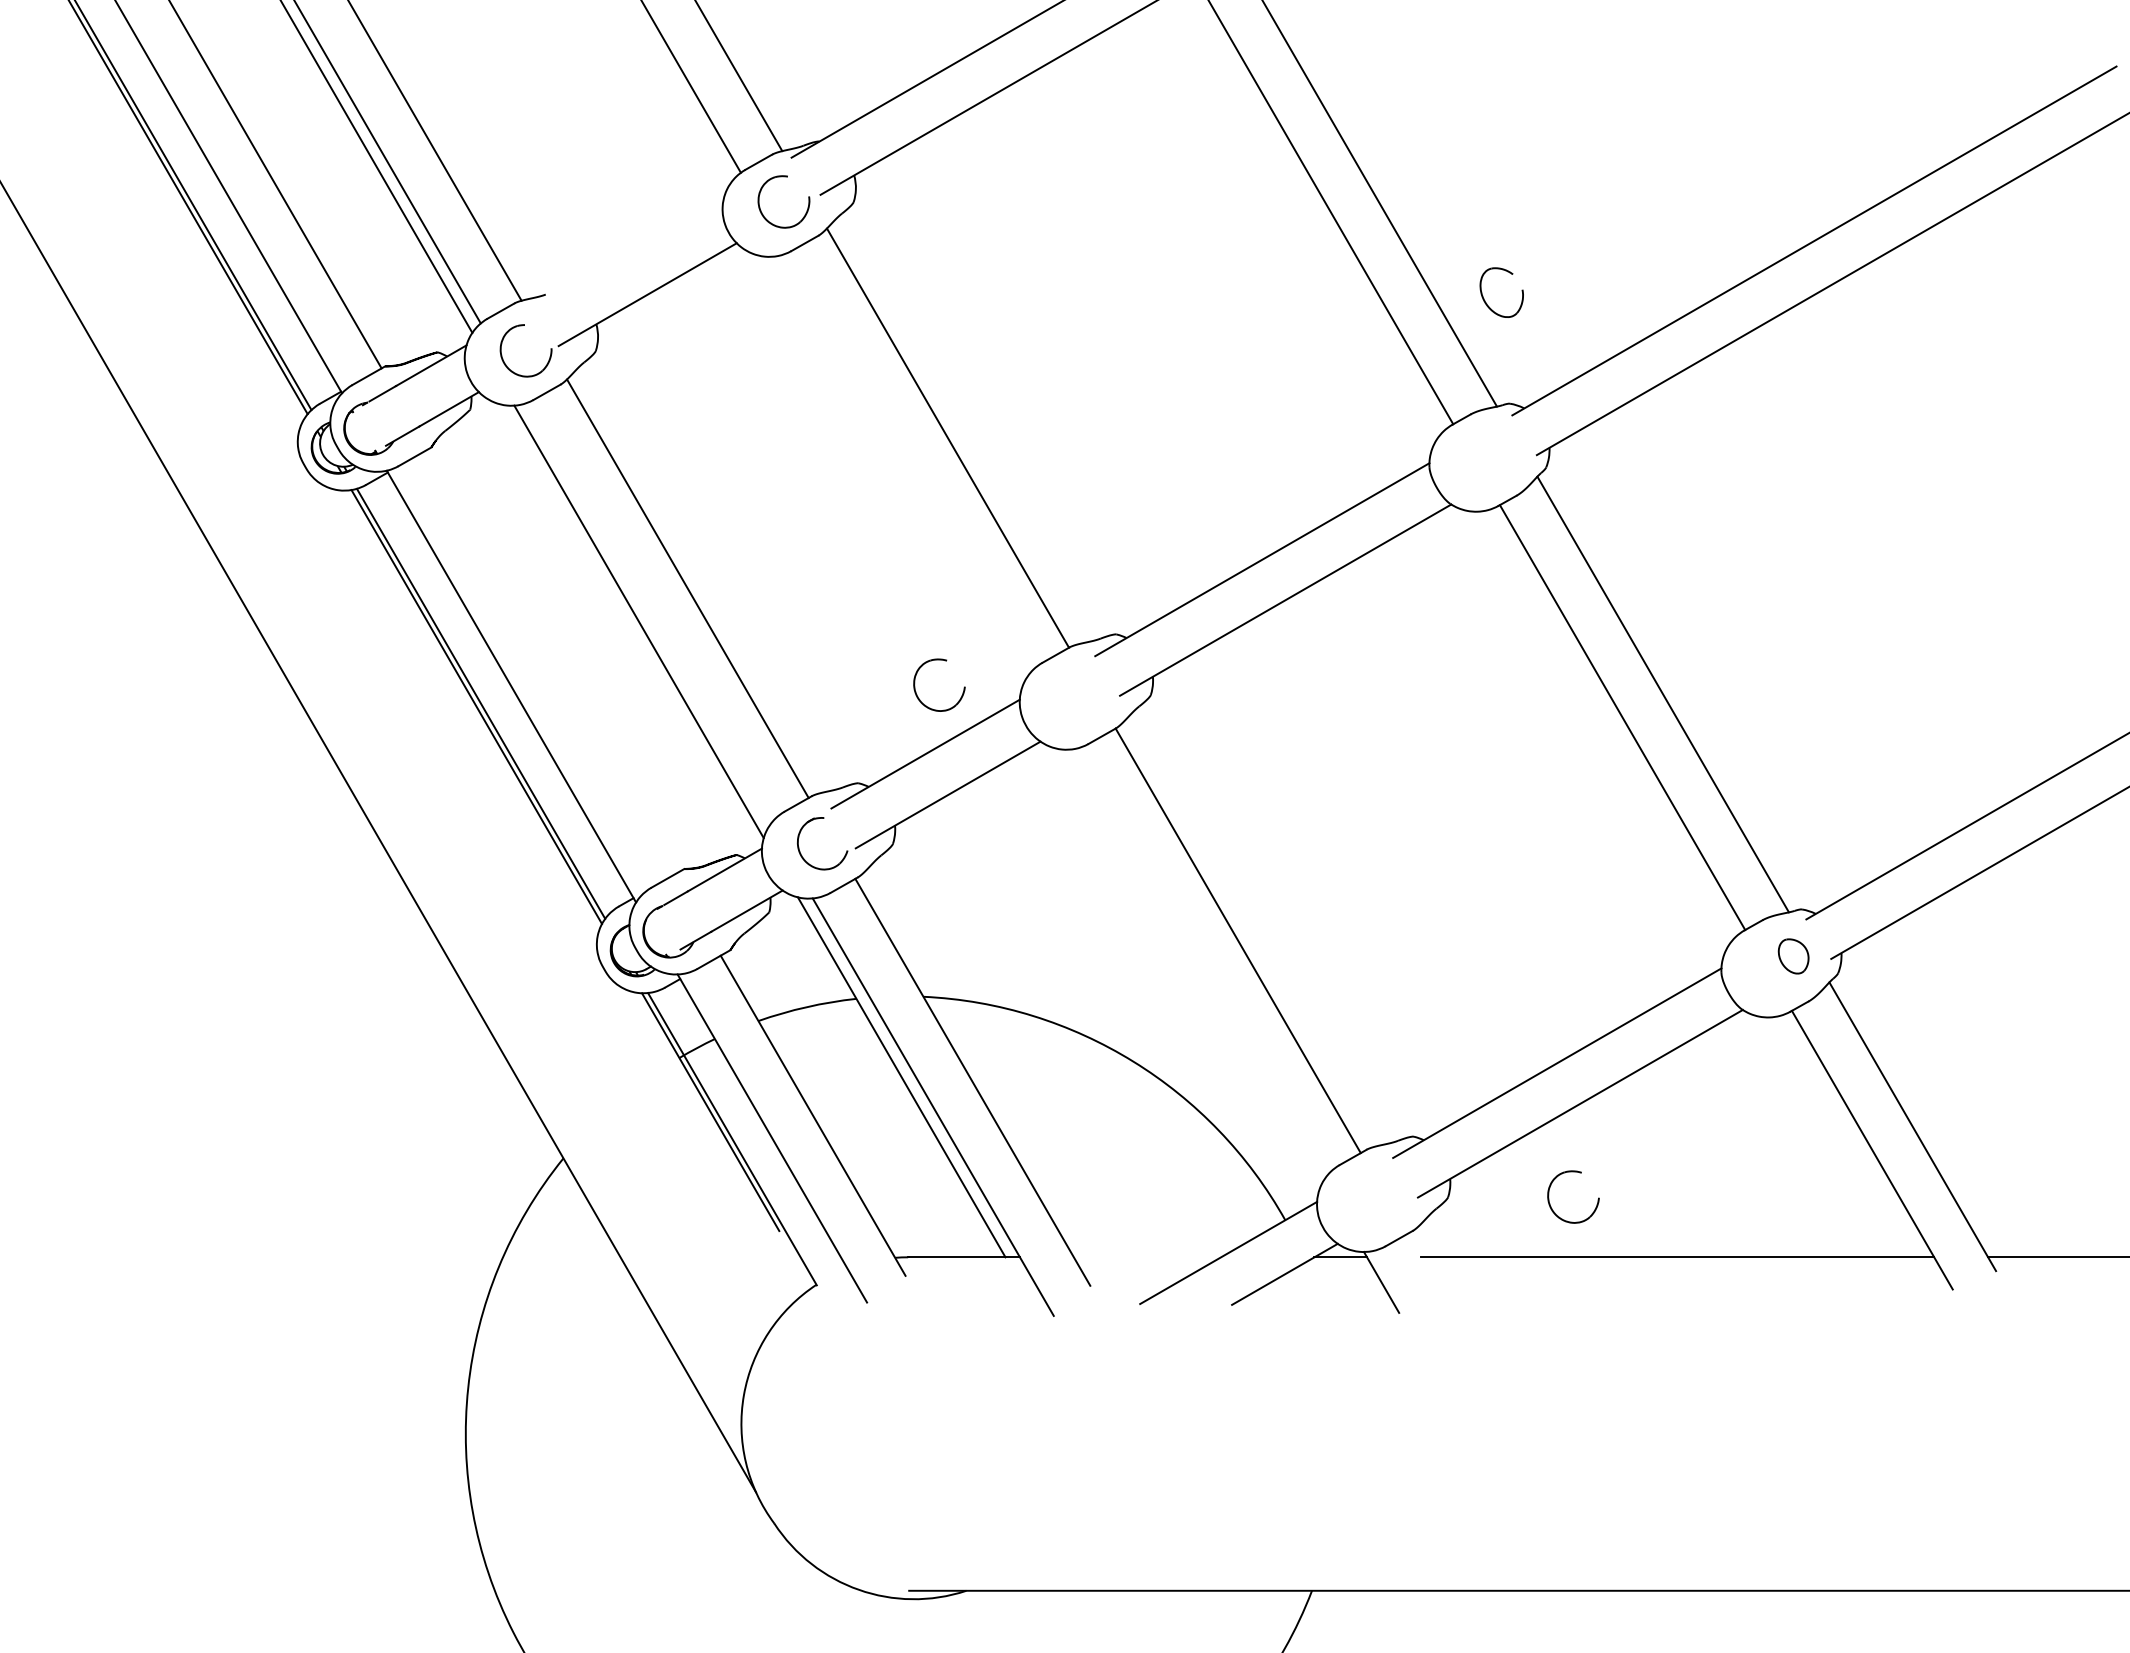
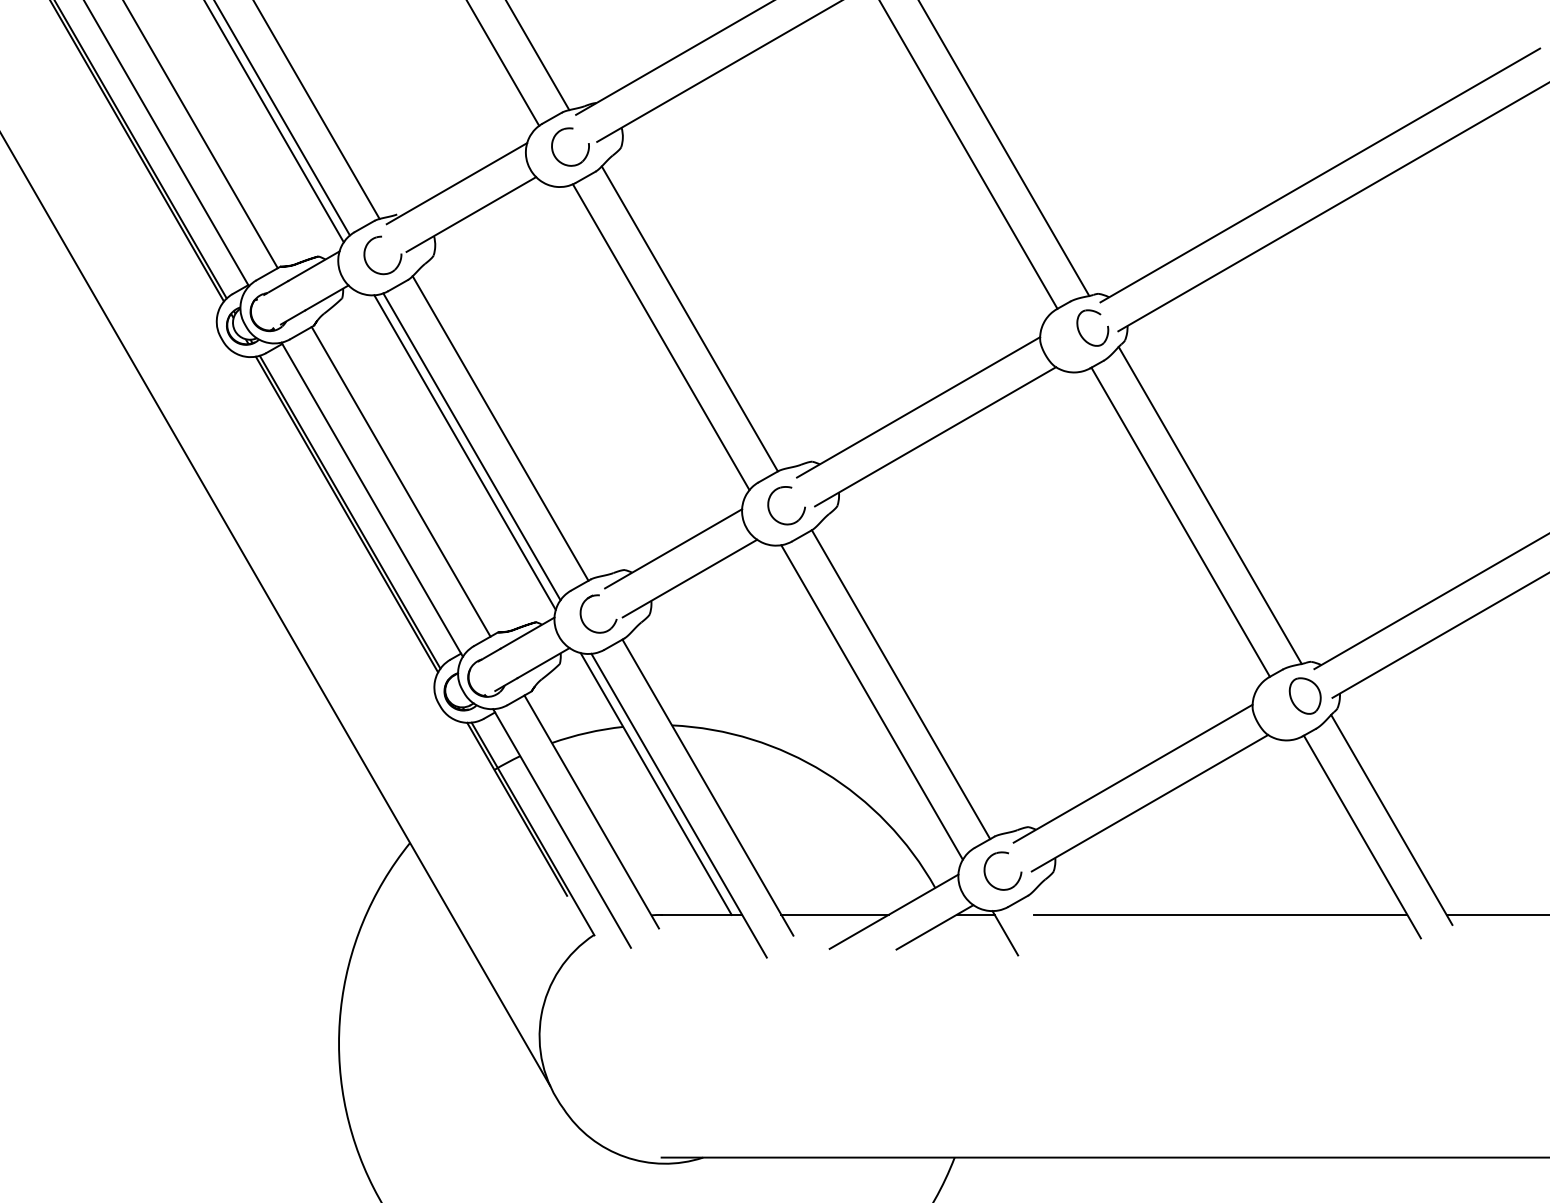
line: (627, 252) -> (456, 183), added
part: (1487, 302) -> (1082, 335), moved
line: (907, 463) -> (660, 337), added
line: (647, 613) -> (471, 446), added
line: (550, 661) -> (400, 481), added
part: (922, 701) -> (774, 517), moved
part: (1792, 955) -> (1304, 695), size x1.43
line: (1197, 965) -> (871, 702), added
part: (1550, 1203) -> (986, 875), moved
line: (1146, 1256) -> (834, 914), added

